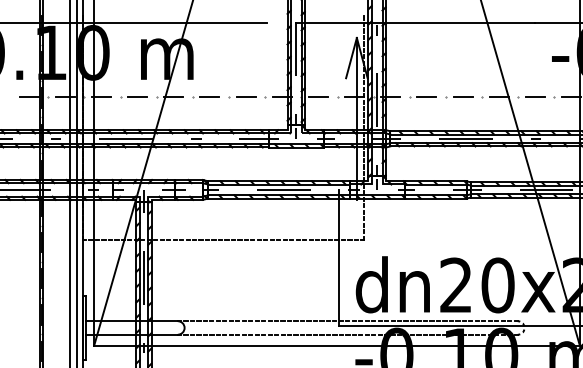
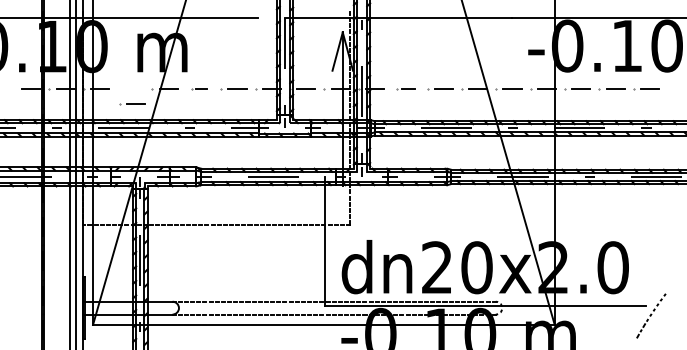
part: (133, 97) -> (132, 104), moved
part: (206, 97) -> (199, 89), size x0.6
part: (422, 97) -> (405, 89), size x0.7

